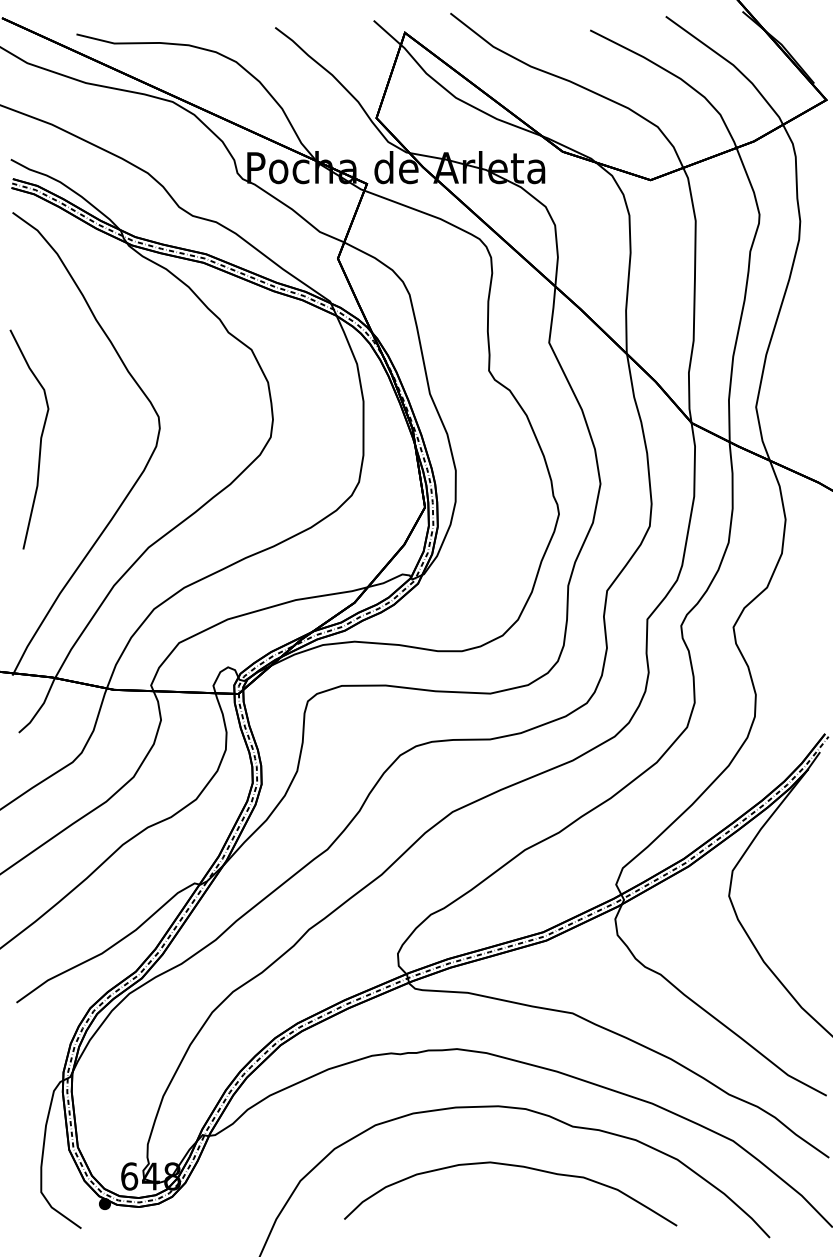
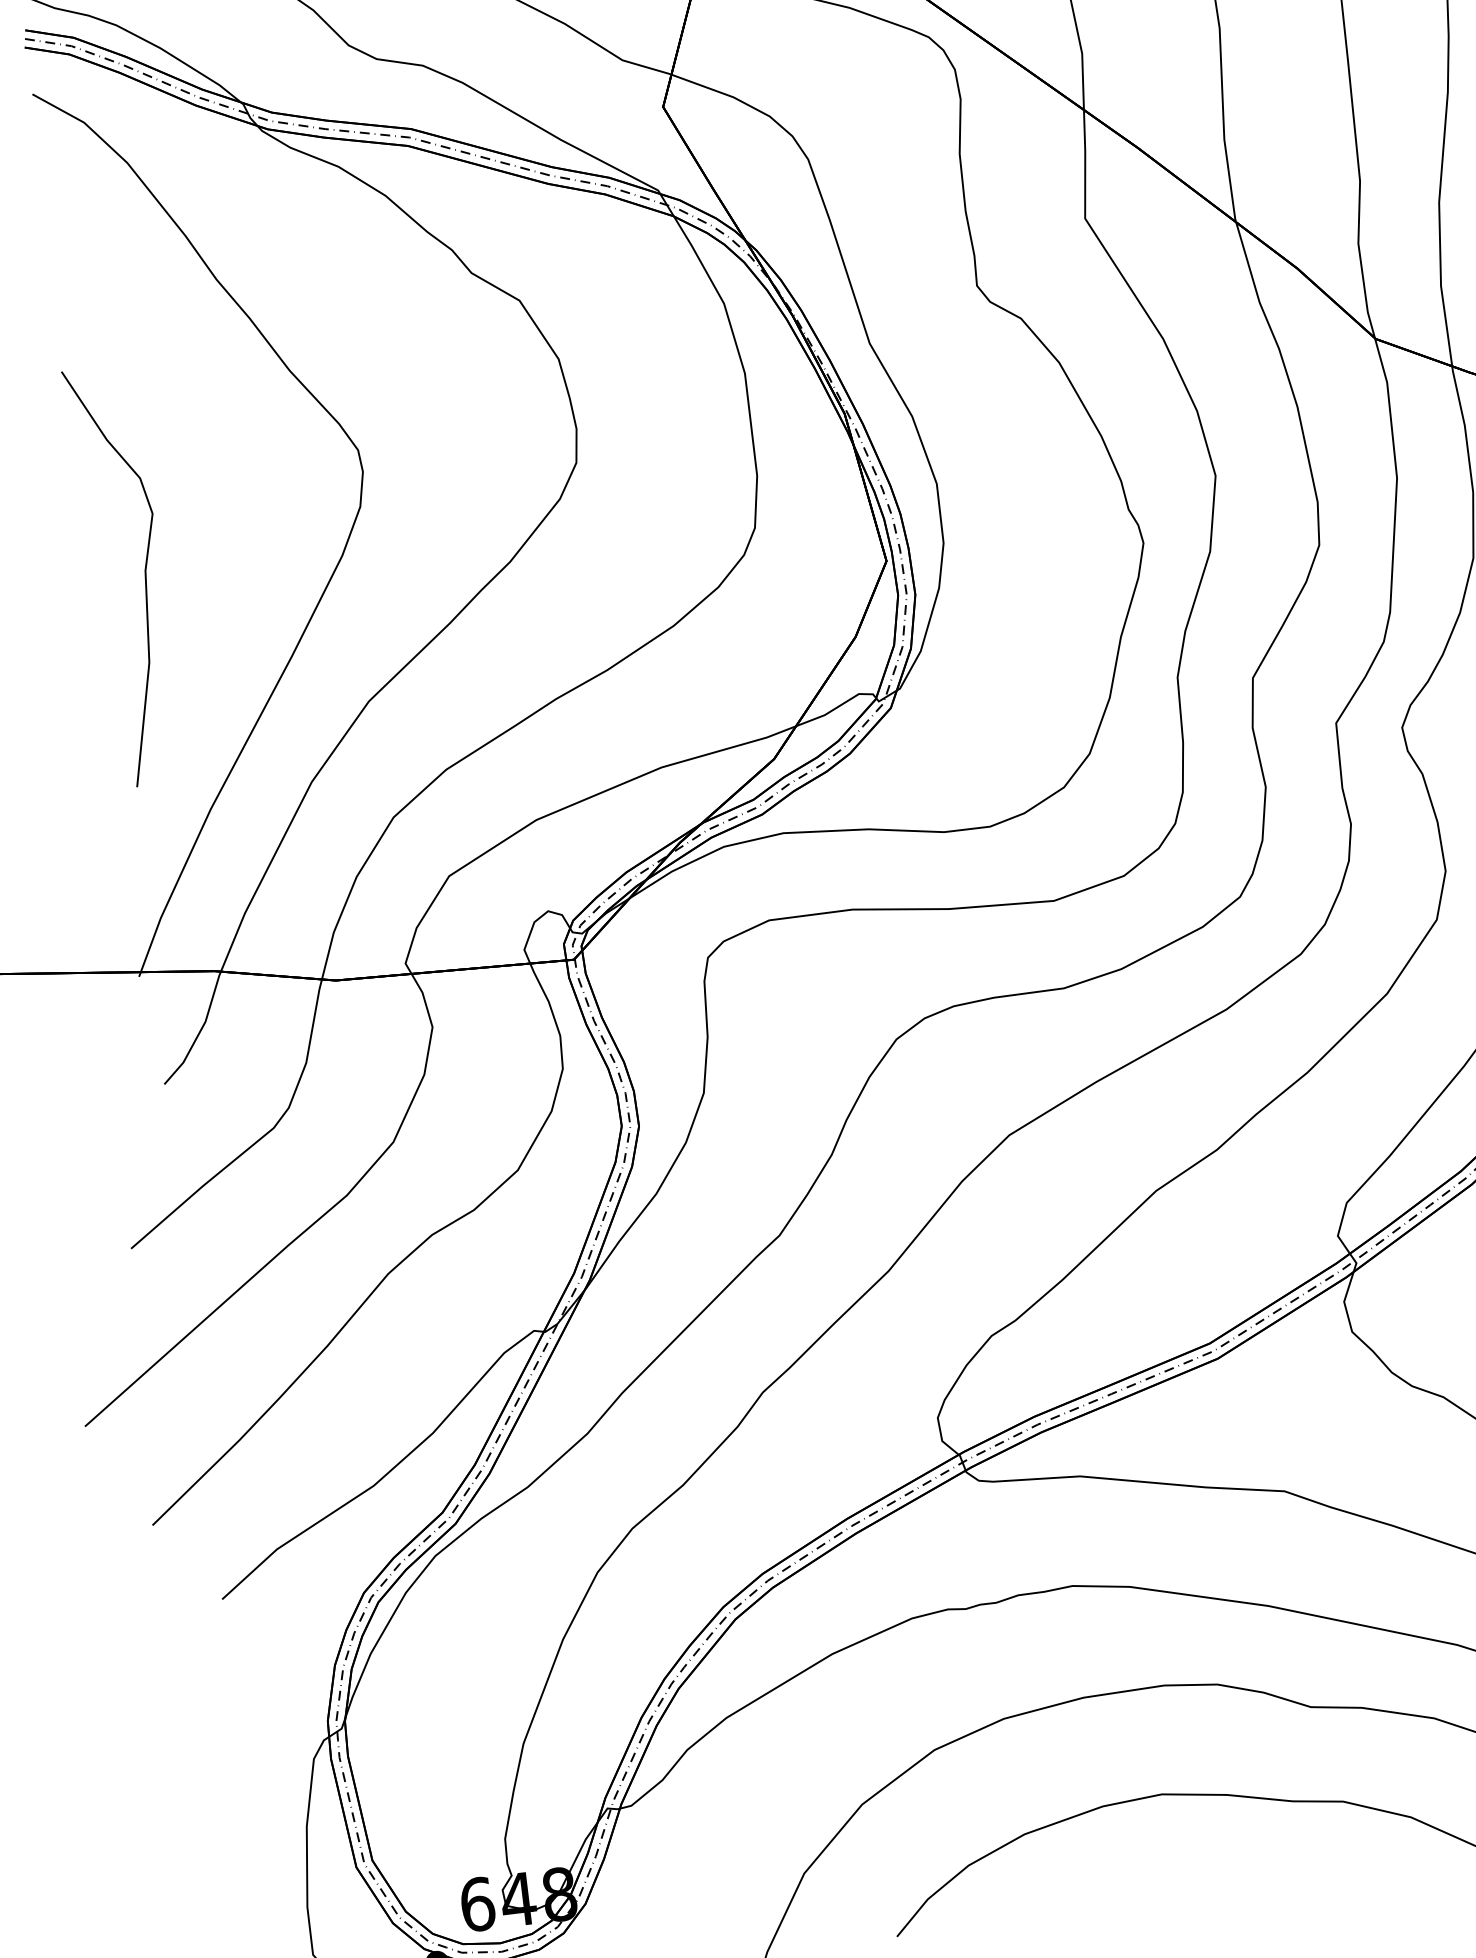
curve: (39, 443) -> (143, 581), moved

